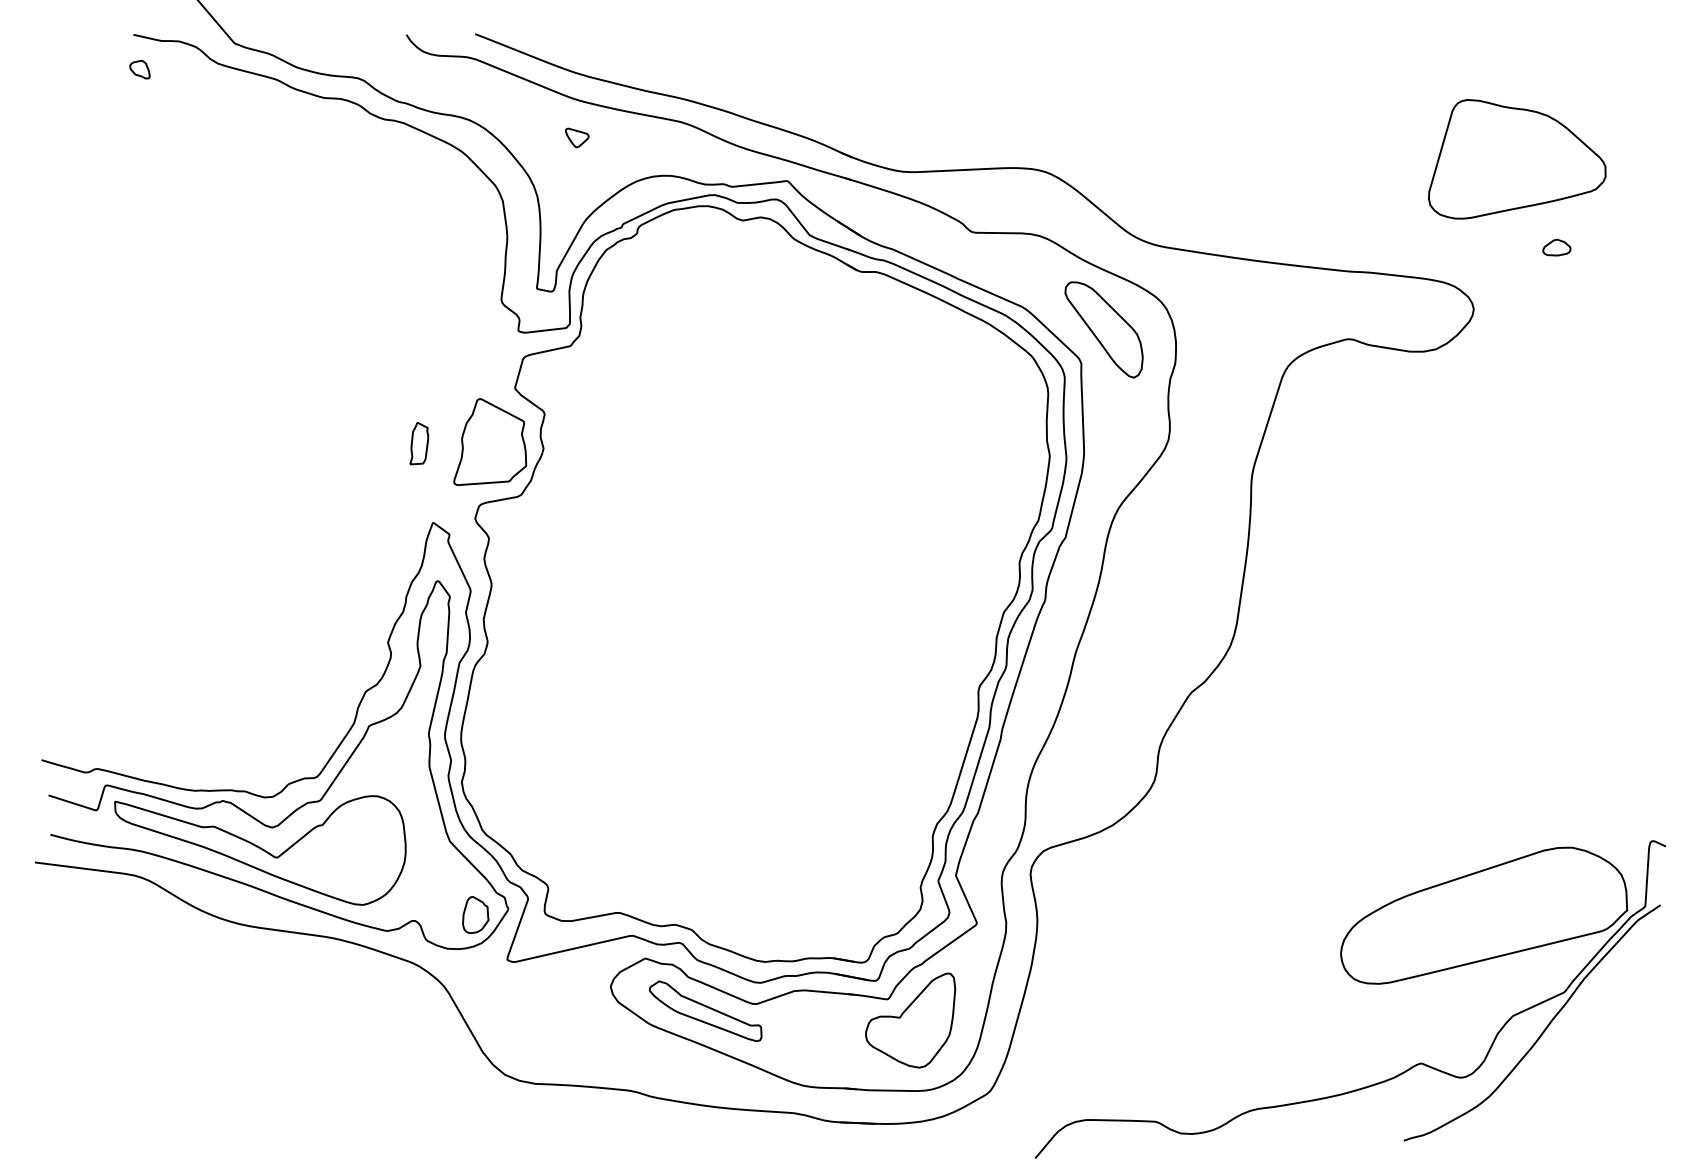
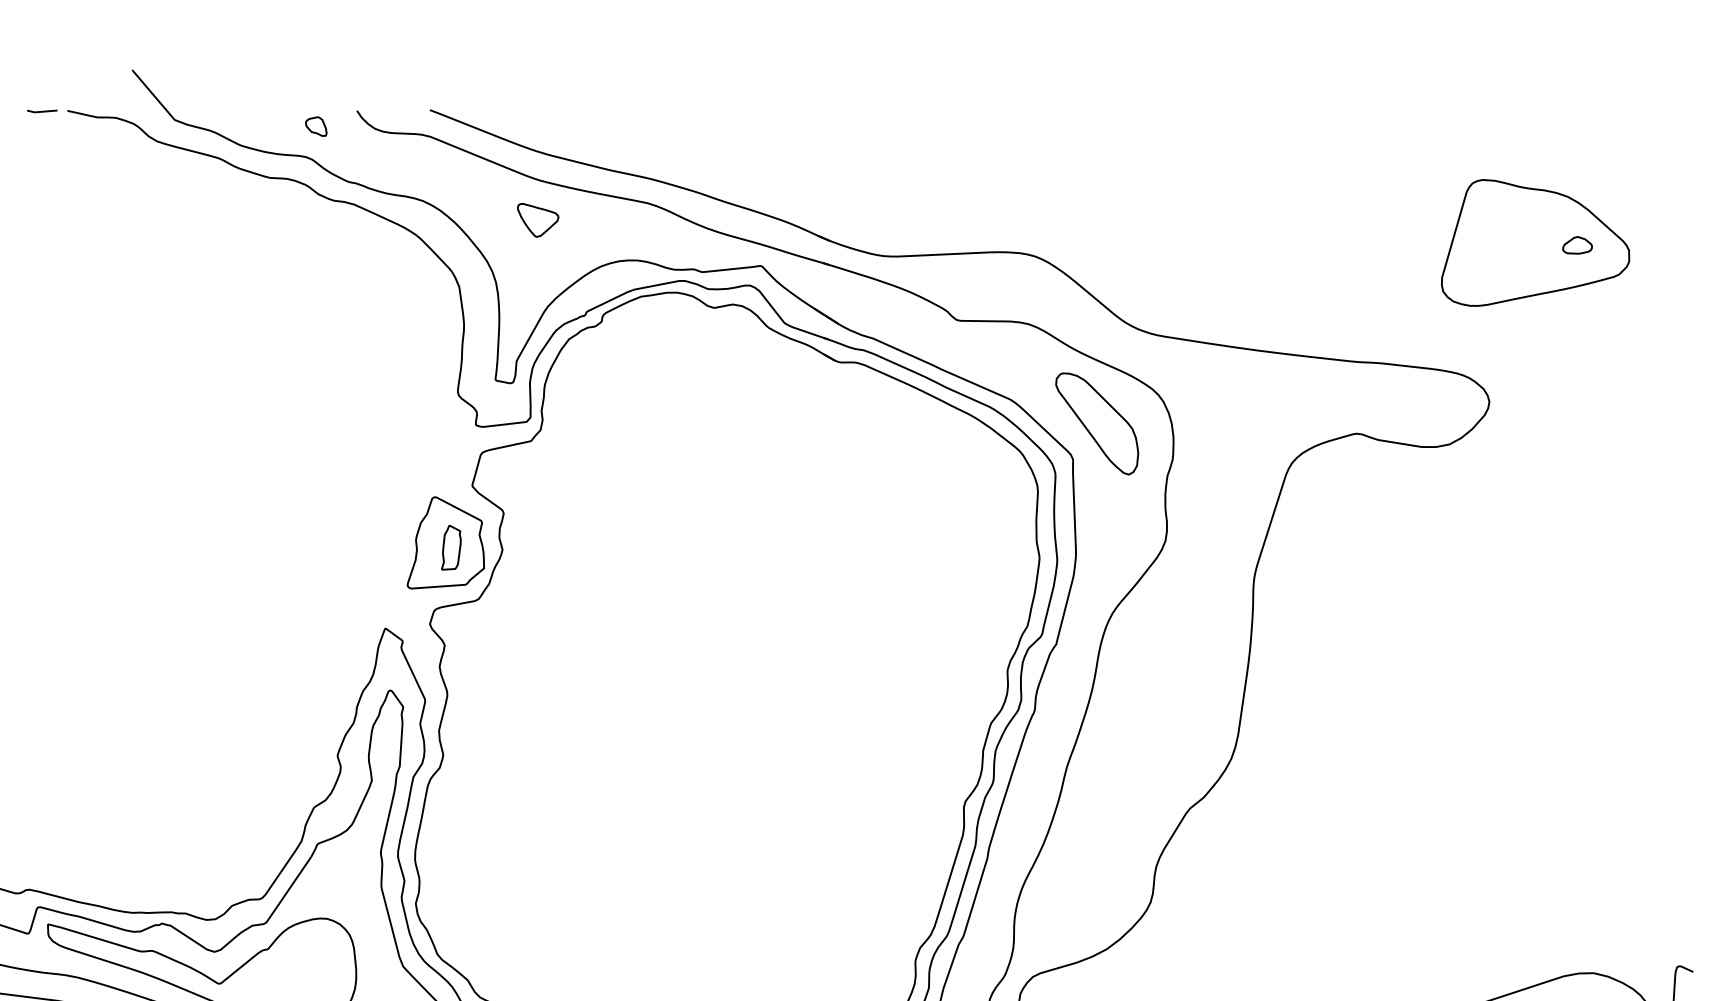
curve: (109, 35) -> (42, 111), added
part: (139, 69) -> (315, 126), moved
part: (577, 137) -> (538, 219), size x1.67
part: (1556, 247) -> (1577, 245), moved
part: (419, 443) -> (451, 547), moved

